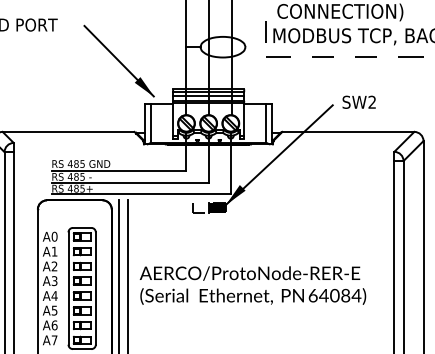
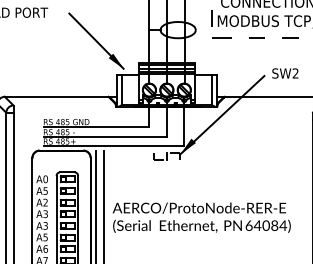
fill: (217, 207) -> (173, 156), removed
text: (54, 251) -> (45, 190), A1 -> A5
text: (54, 295) -> (45, 225), A4 -> A3

